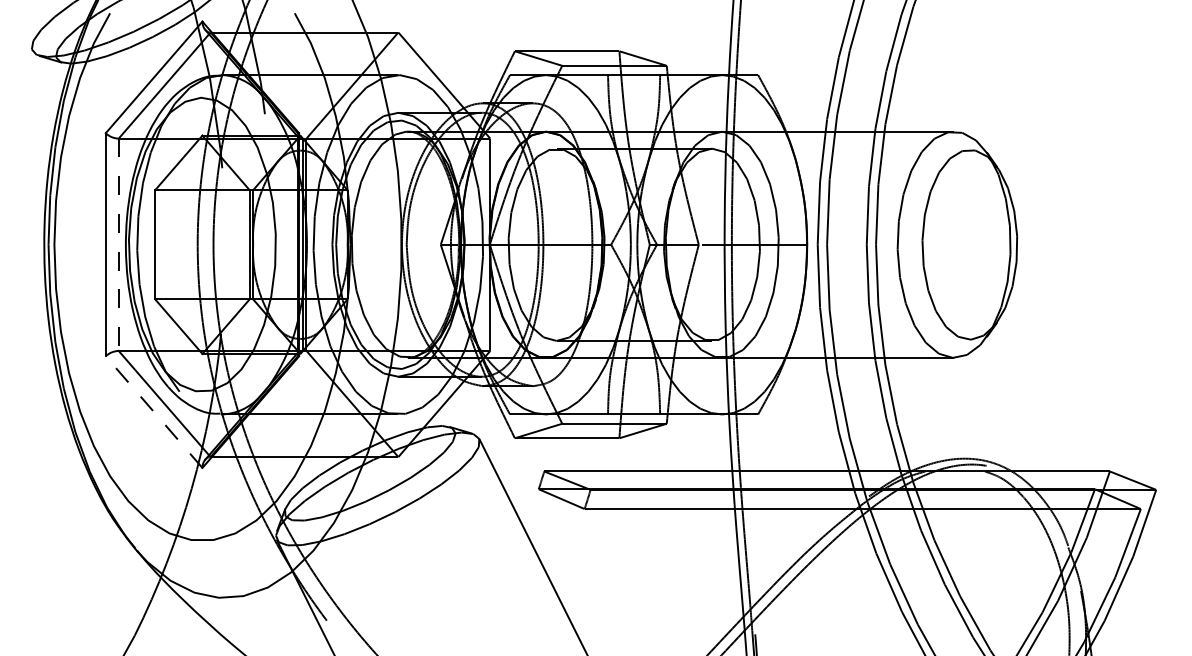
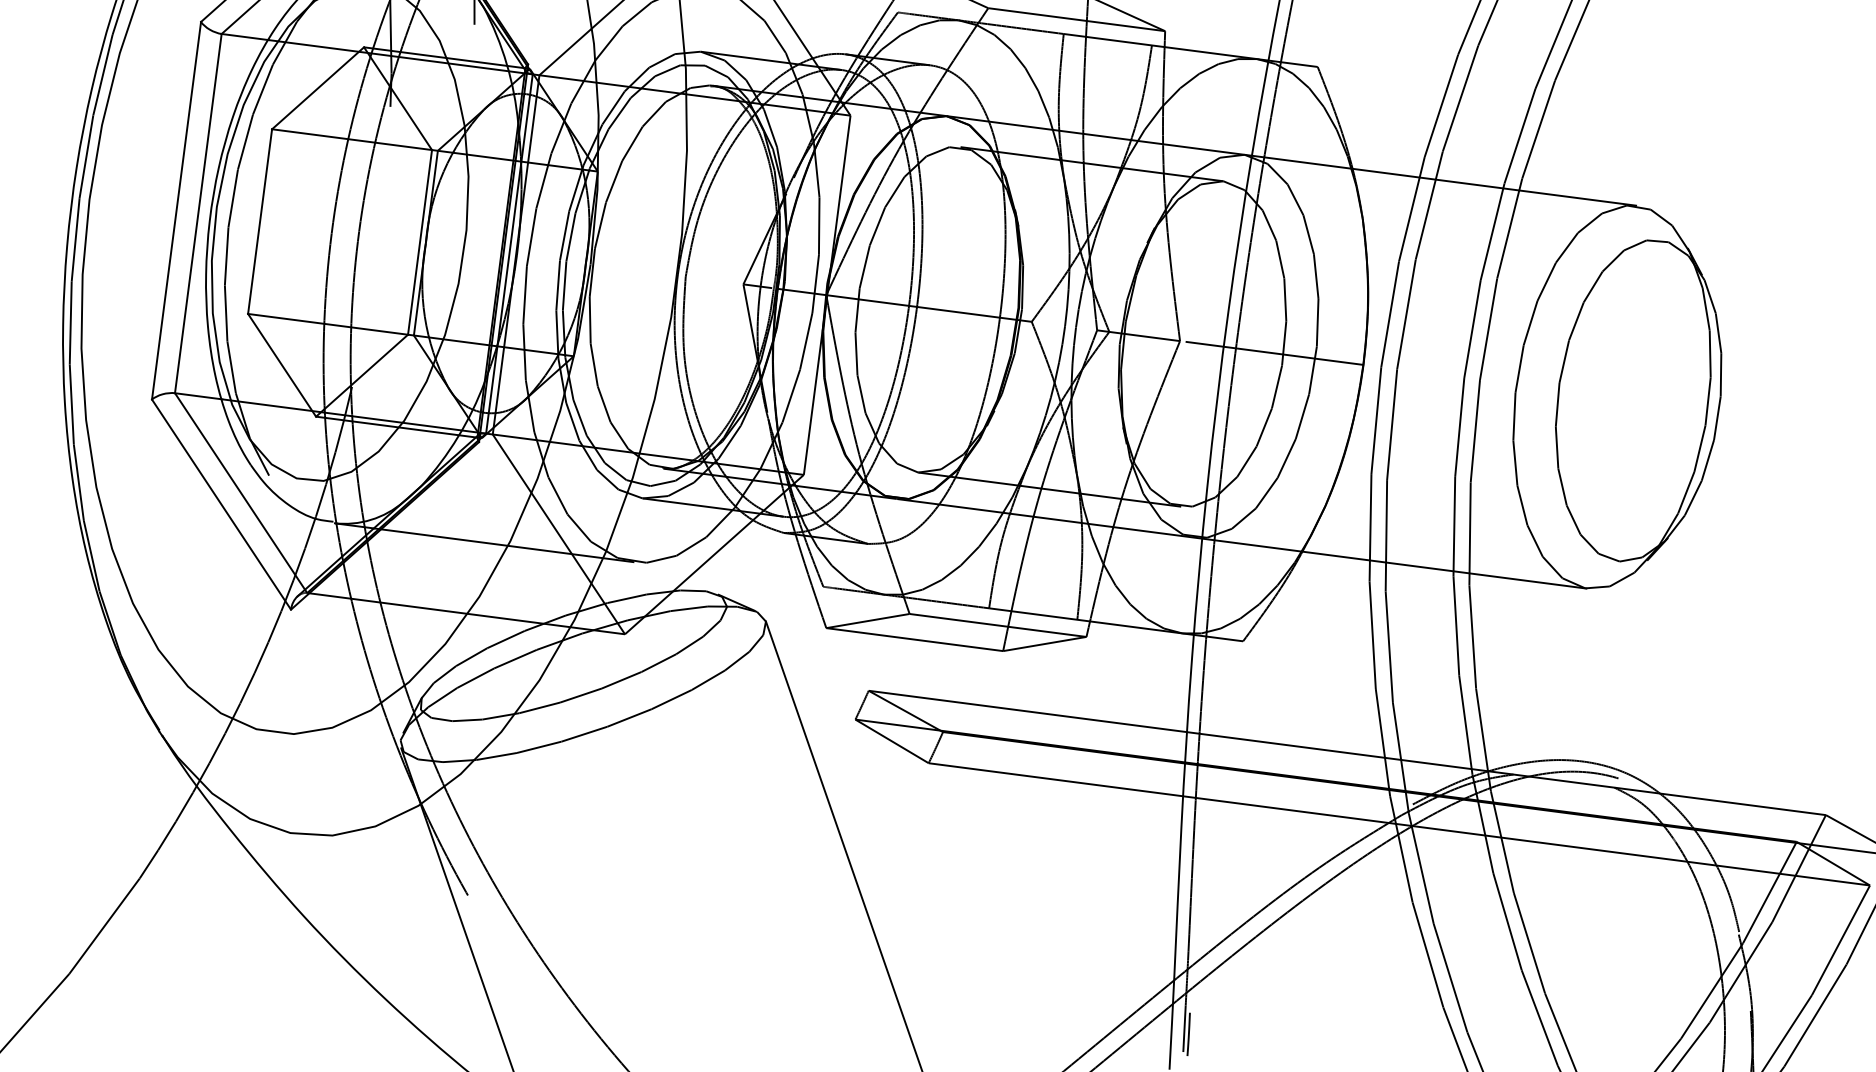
line: (118, 245) -> (197, 214), dashed -> solid
line: (154, 412) -> (222, 505), dashed -> solid

